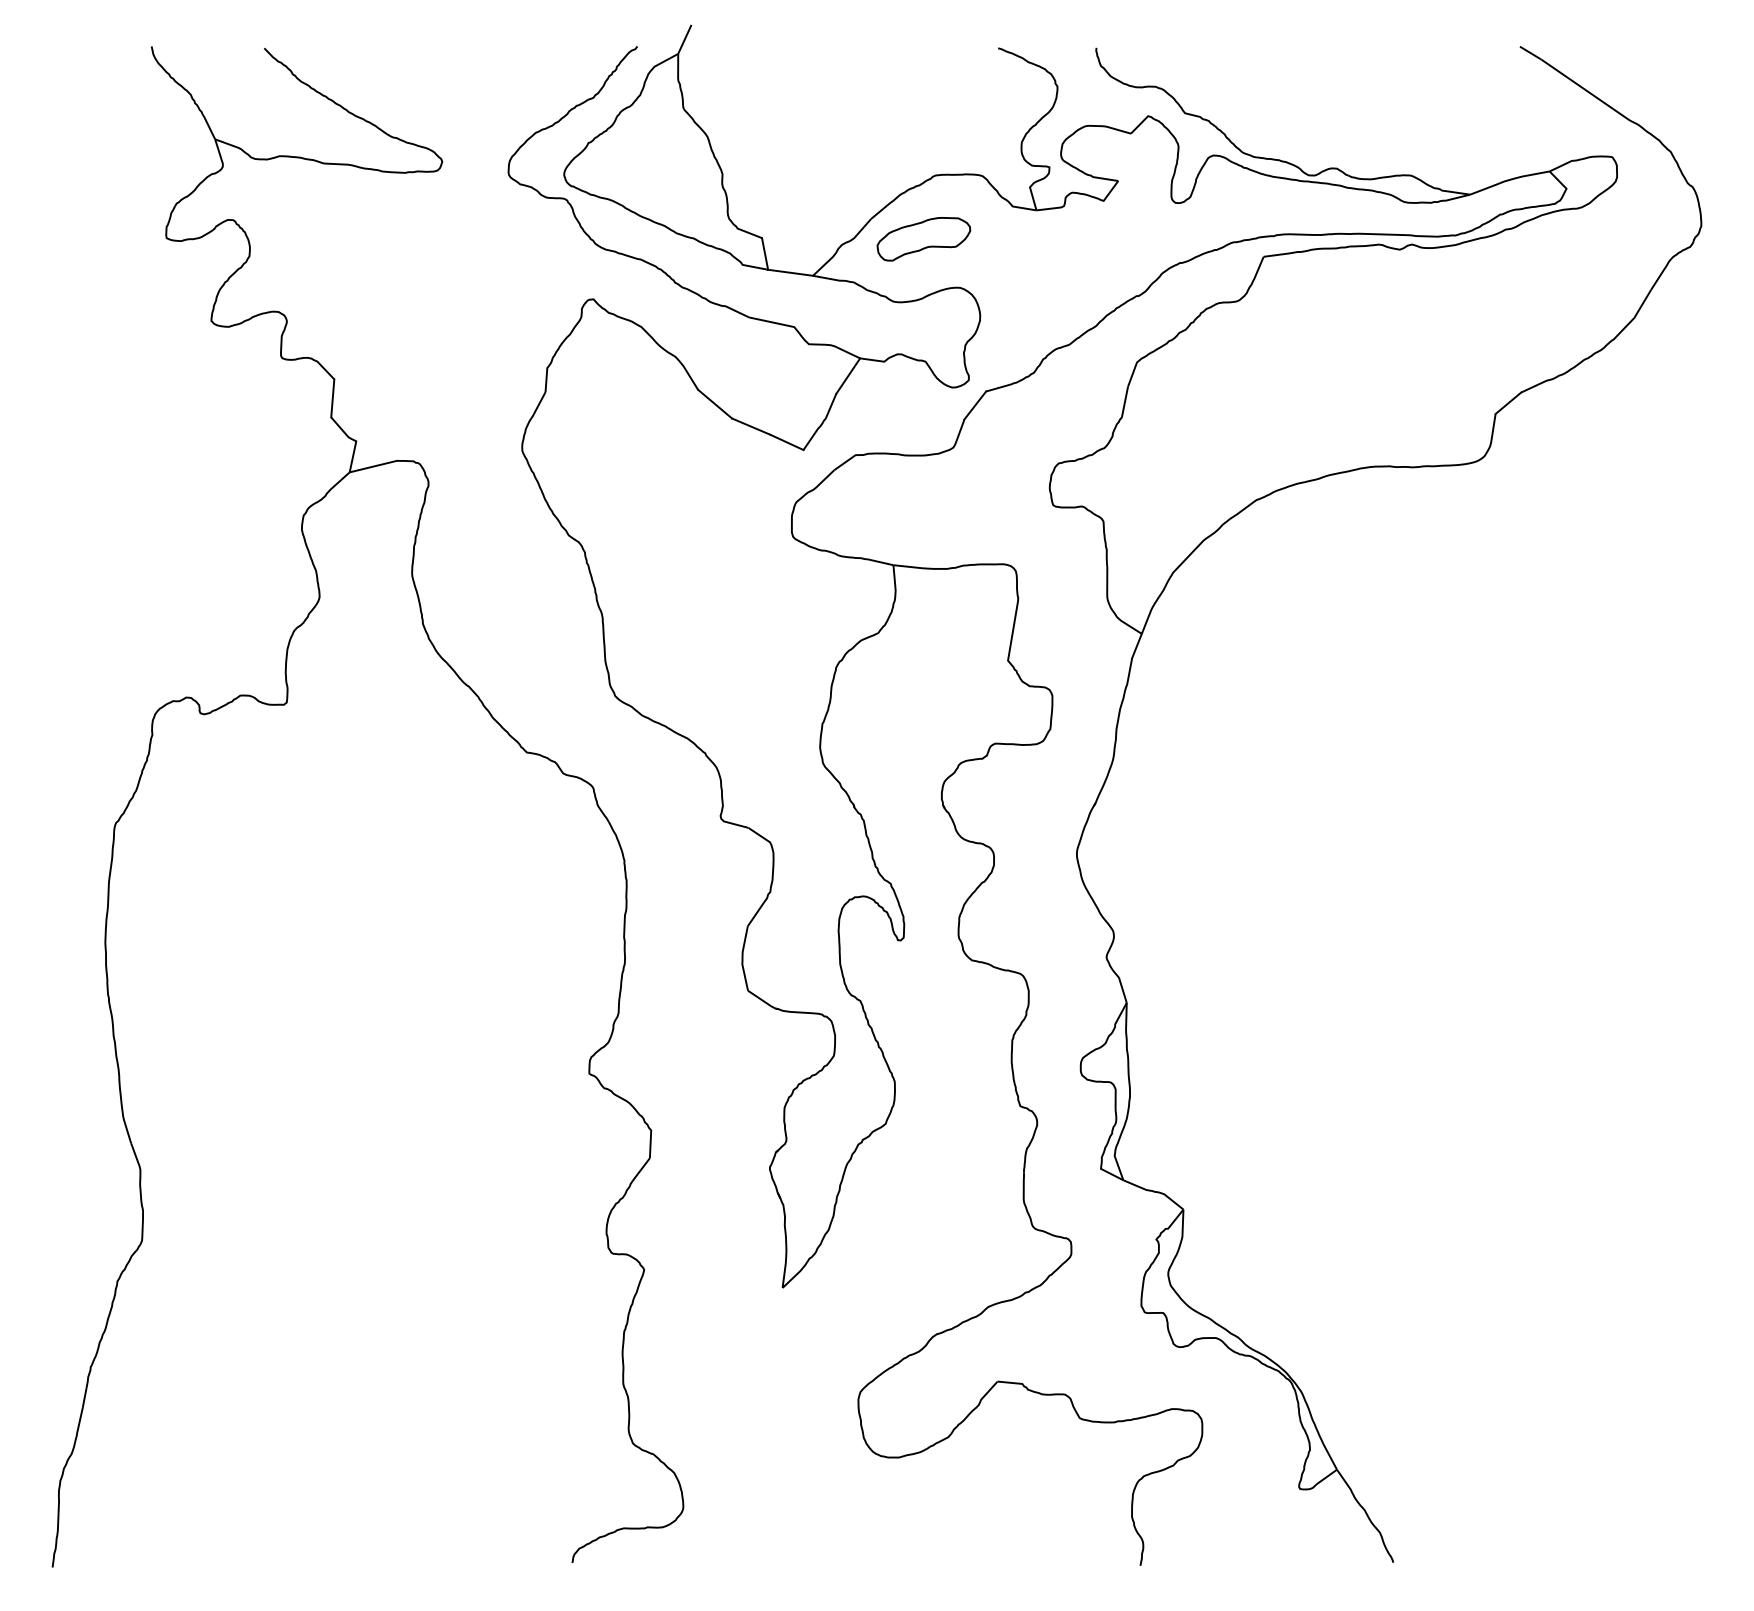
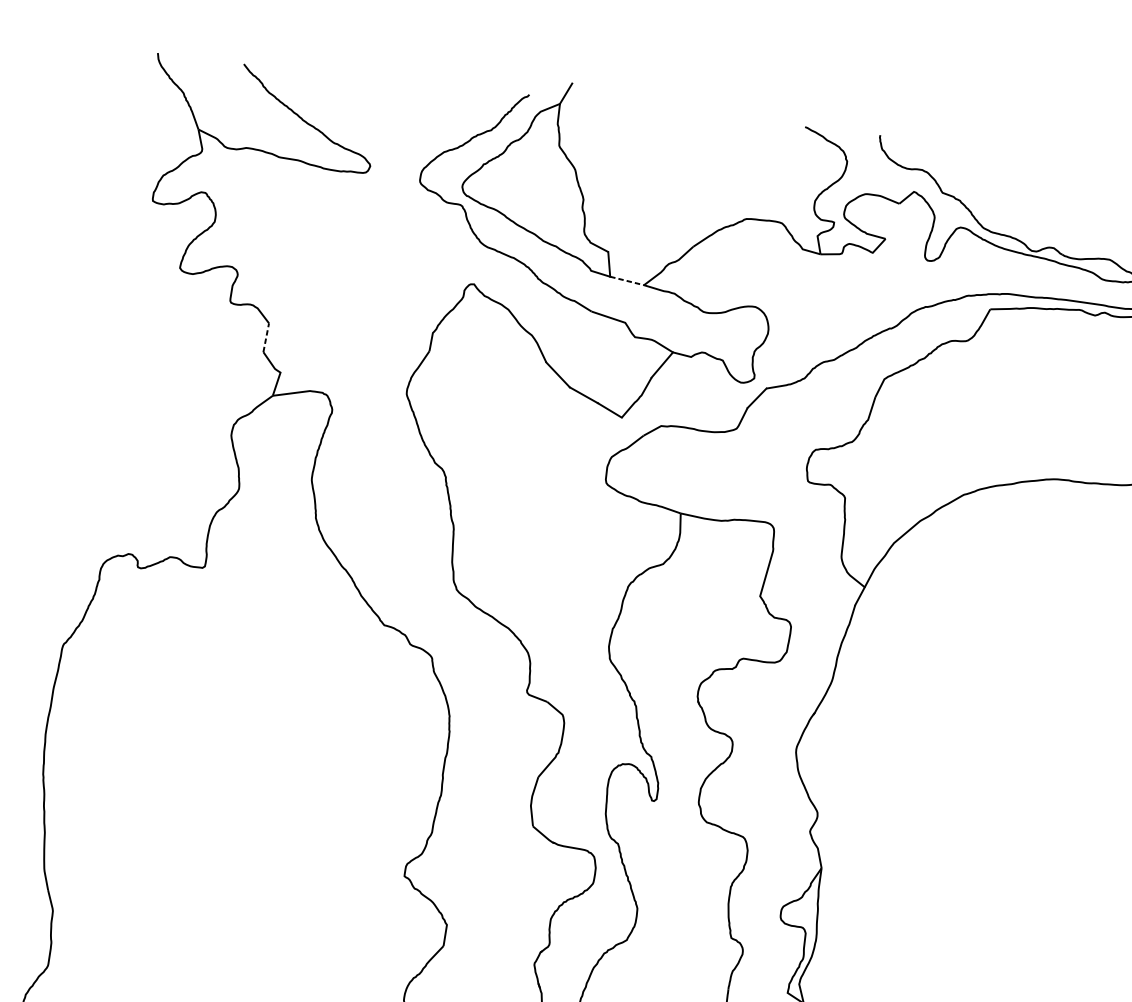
part: (923, 239) -> (731, 266), removed
line: (790, 272) -> (627, 280), solid -> dashed
line: (332, 397) -> (266, 337), solid -> dashed

